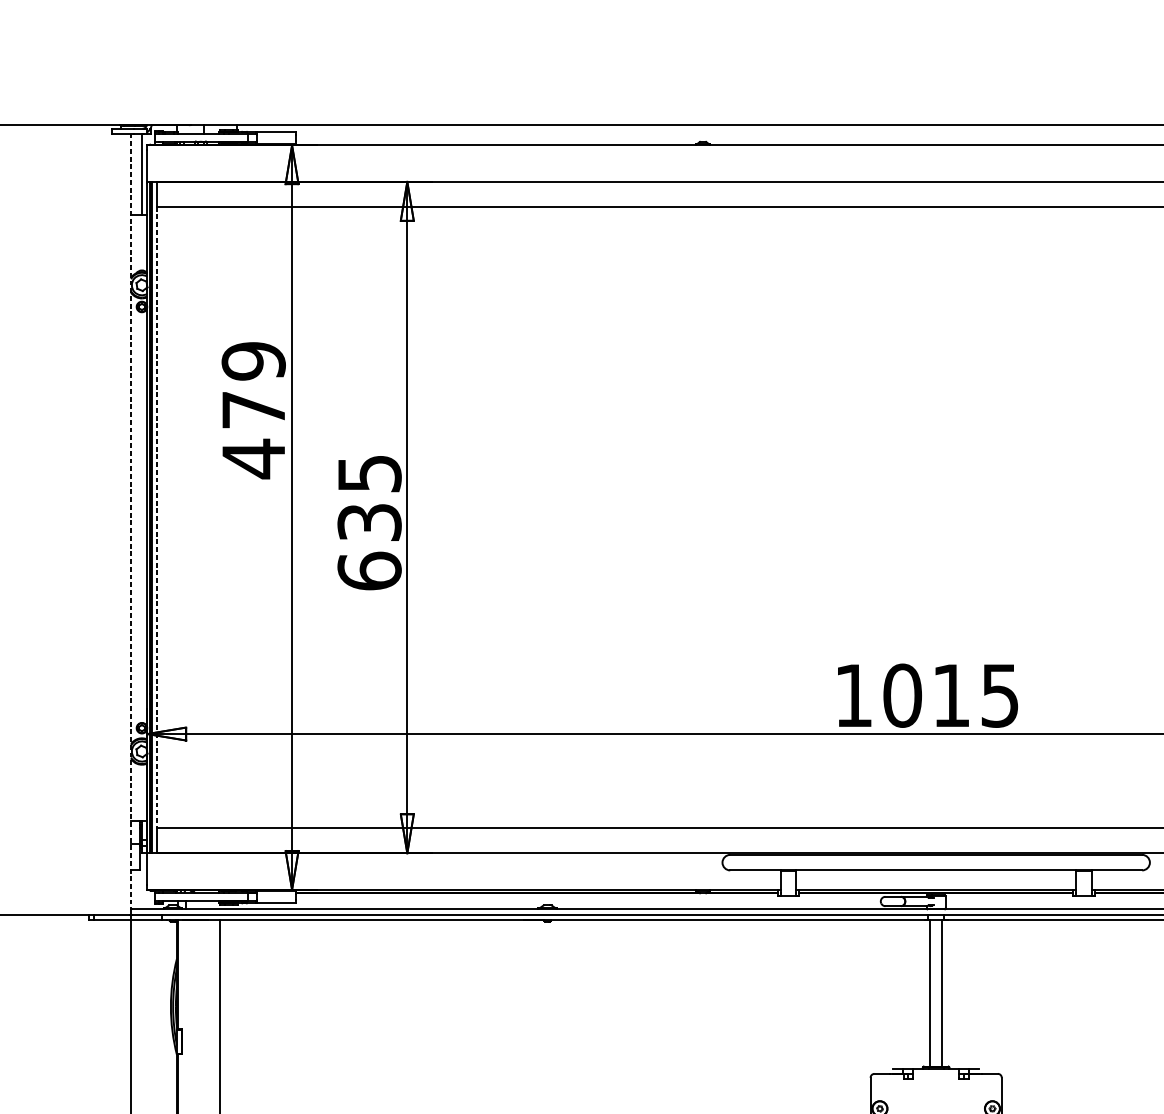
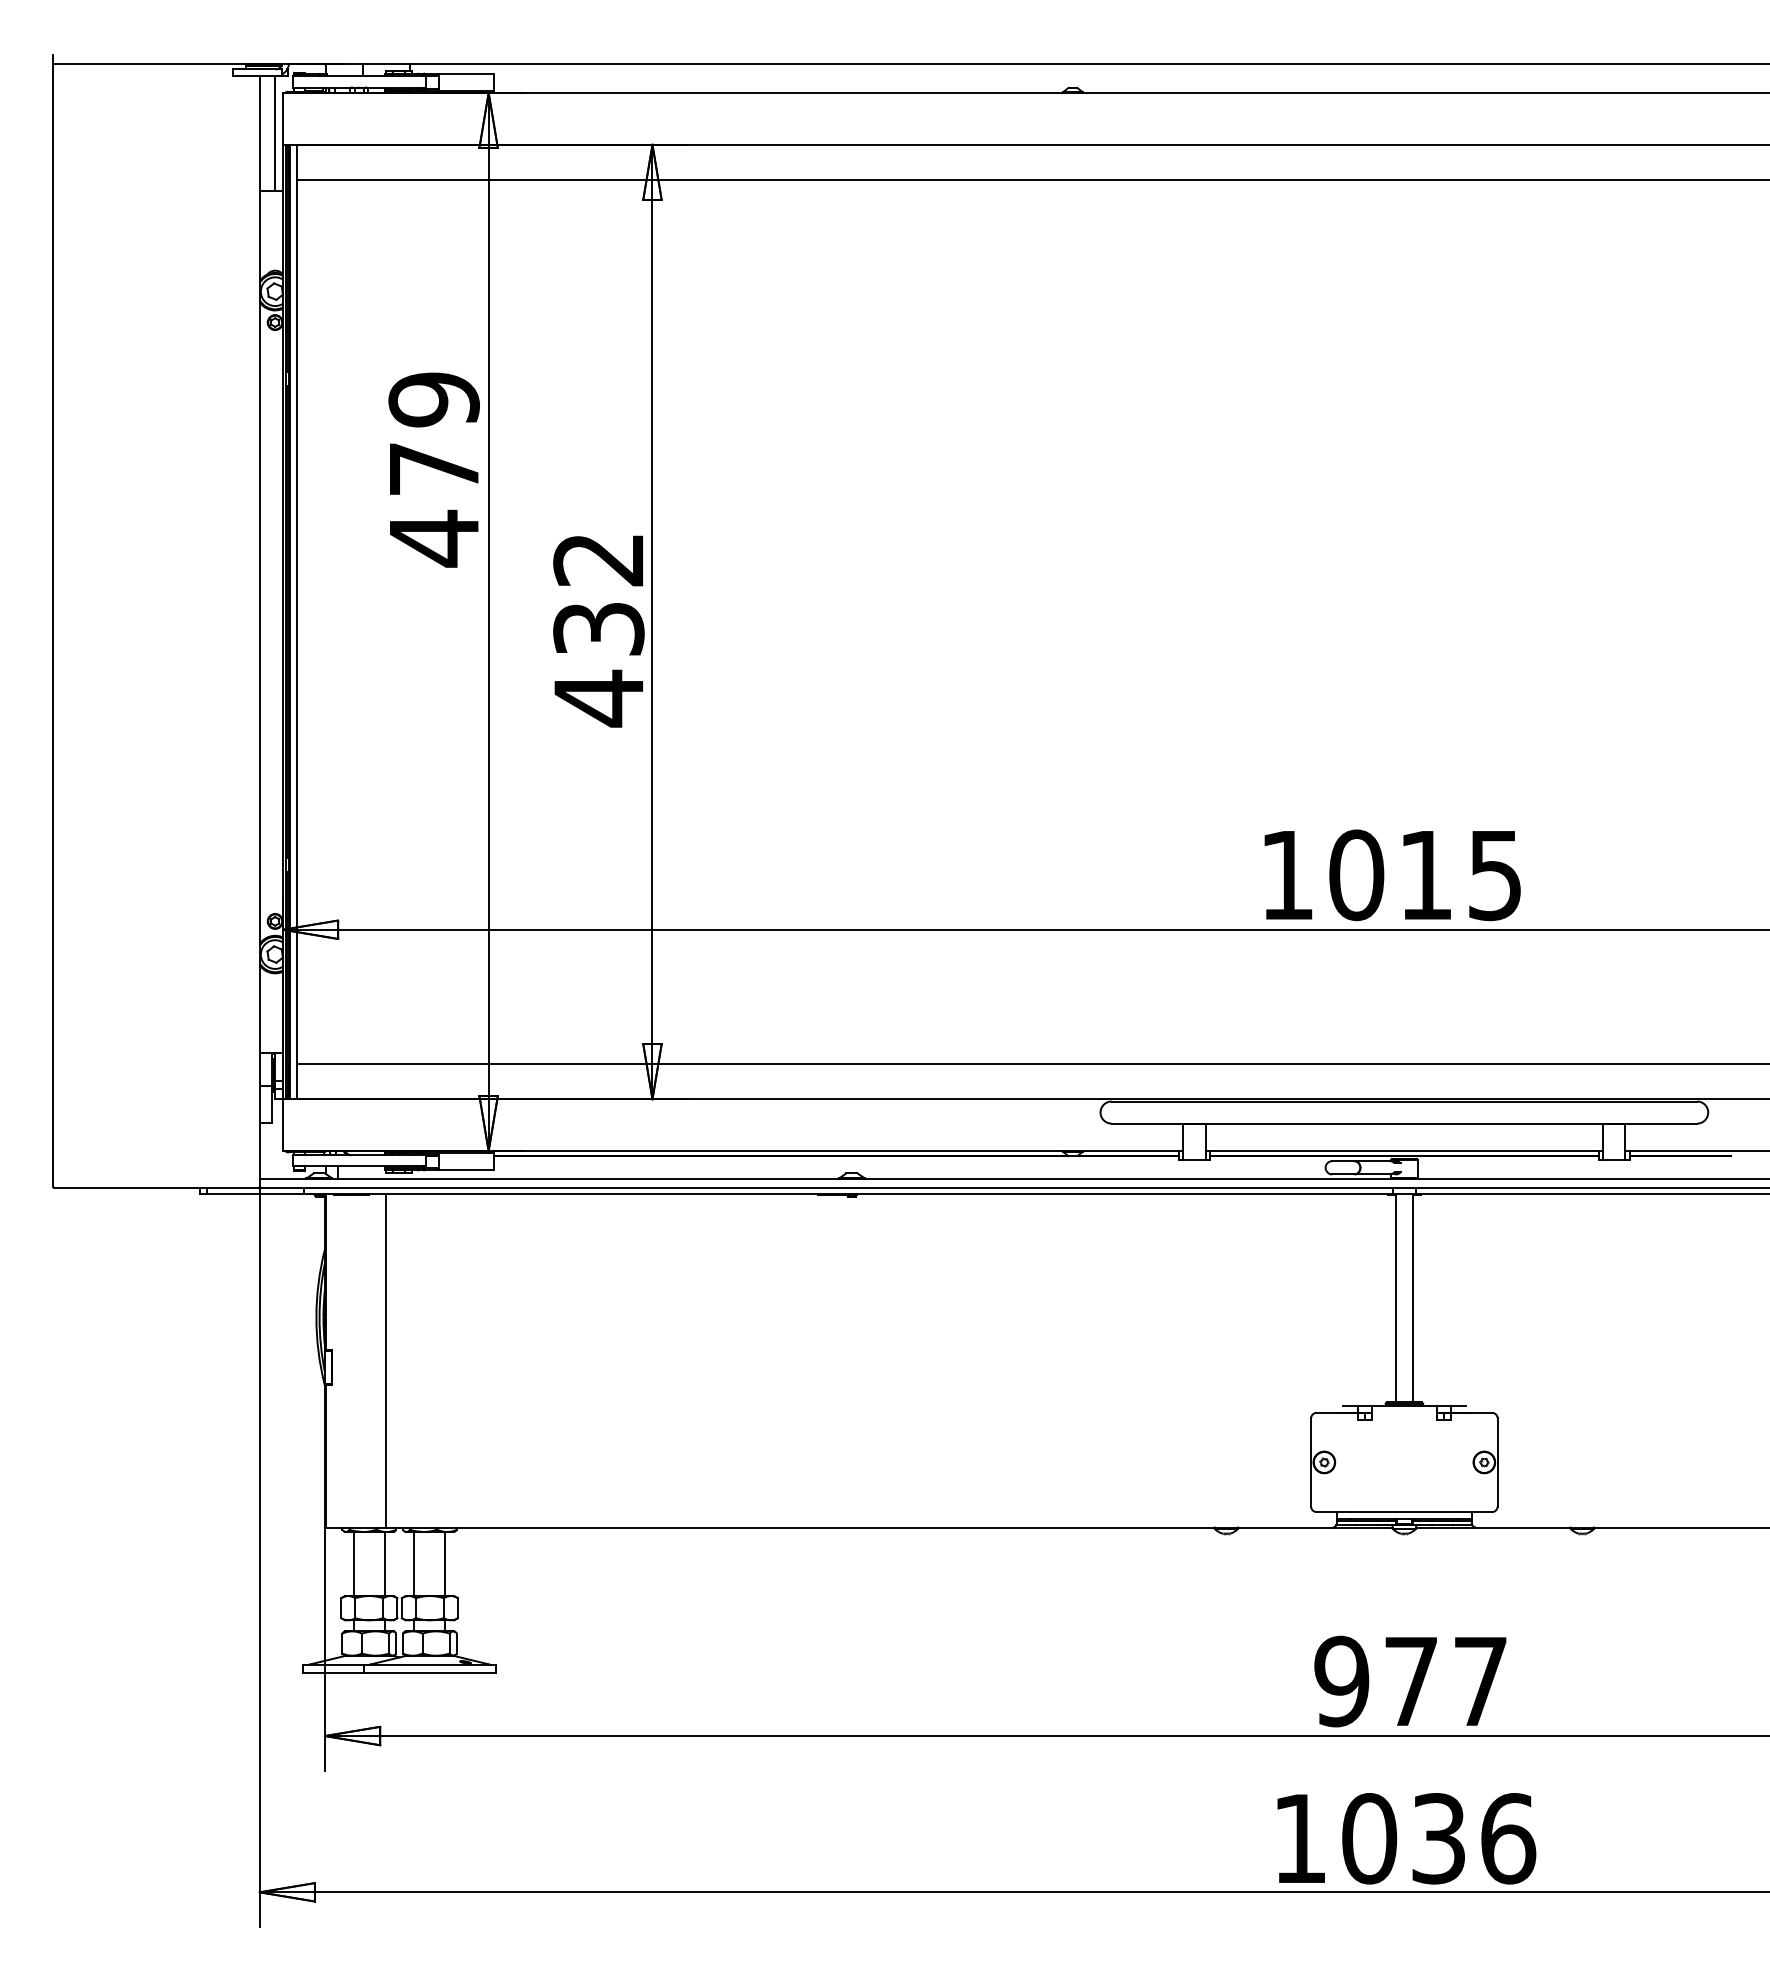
line: (156, 517) -> (296, 622), dashed -> solid
line: (130, 521) -> (259, 627), dashed -> solid
text: (369, 523) -> (598, 630), 635 -> 432

